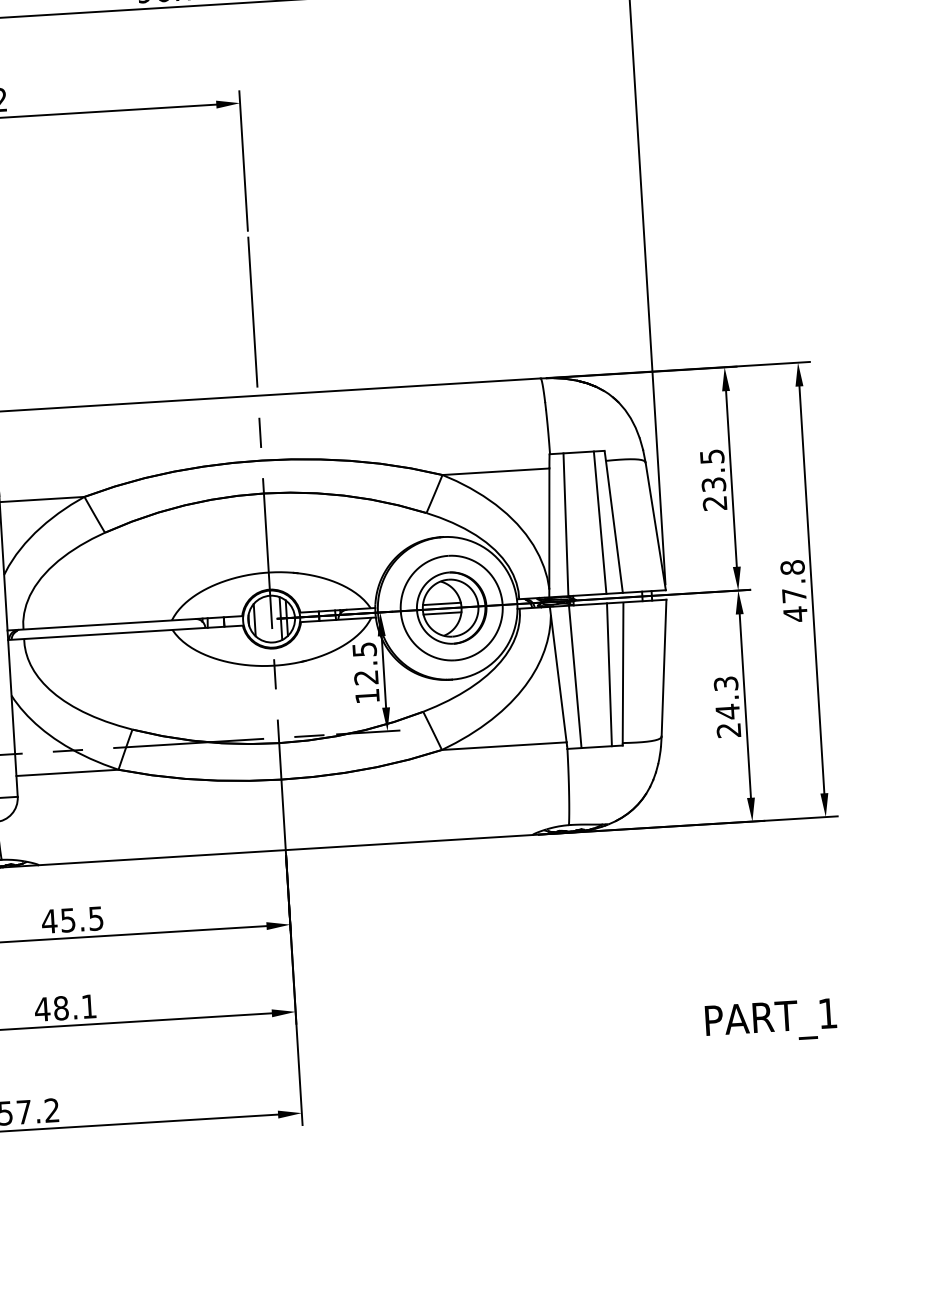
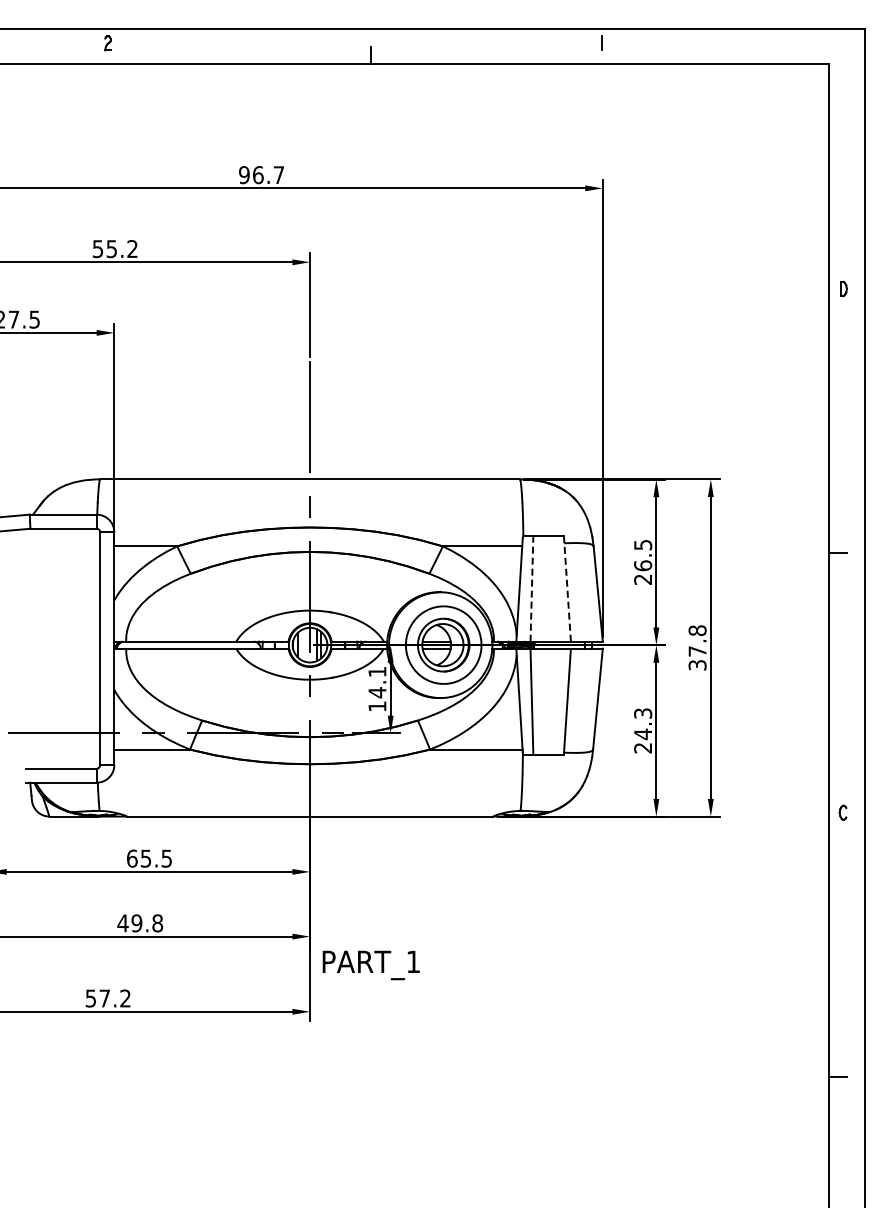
text: (714, 484) -> (643, 565), 23.5 -> 26.5
line: (599, 522) -> (556, 588), removed
line: (565, 524) -> (531, 588), solid -> dashed
line: (614, 525) -> (567, 591), solid -> dashed
text: (795, 614) -> (697, 665), 47.8 -> 37.8
text: (365, 663) -> (377, 682), 12.5 -> 14.1
line: (608, 674) -> (556, 701), removed
text: (48, 921) -> (131, 858), 45.5 -> 65.5
text: (75, 1007) -> (147, 923), 48.1 -> 49.8
text: (770, 1021) -> (370, 965), moved

